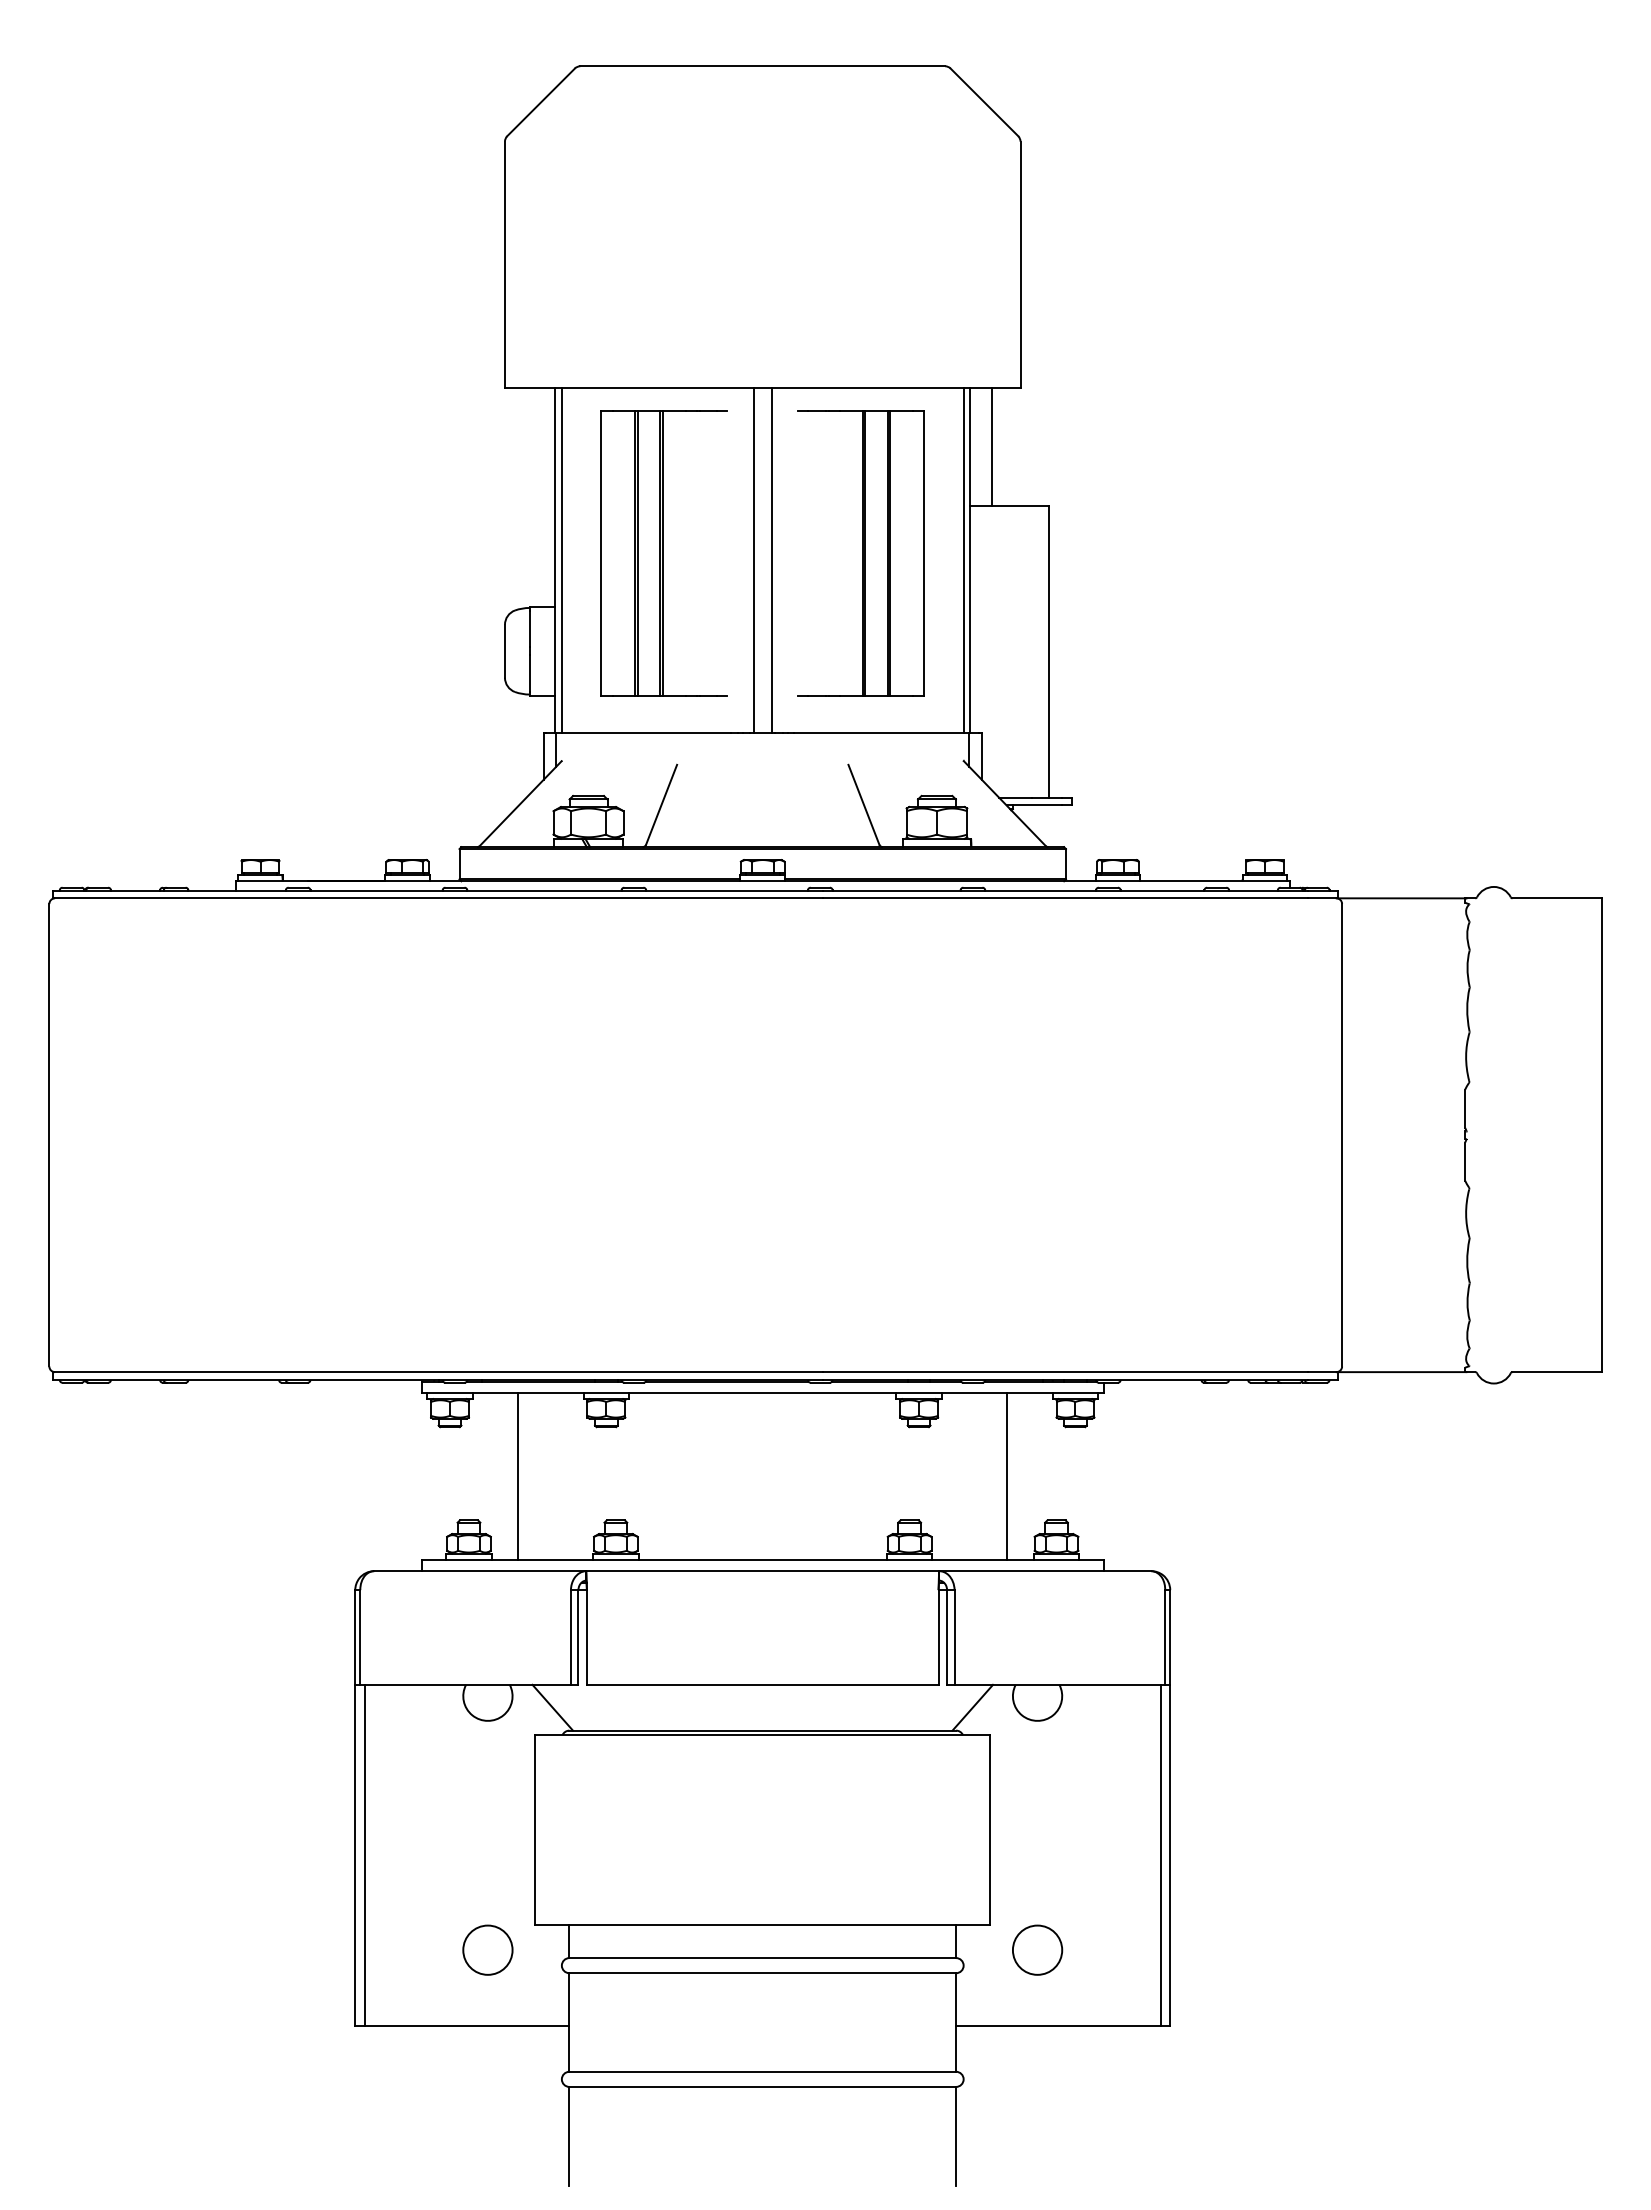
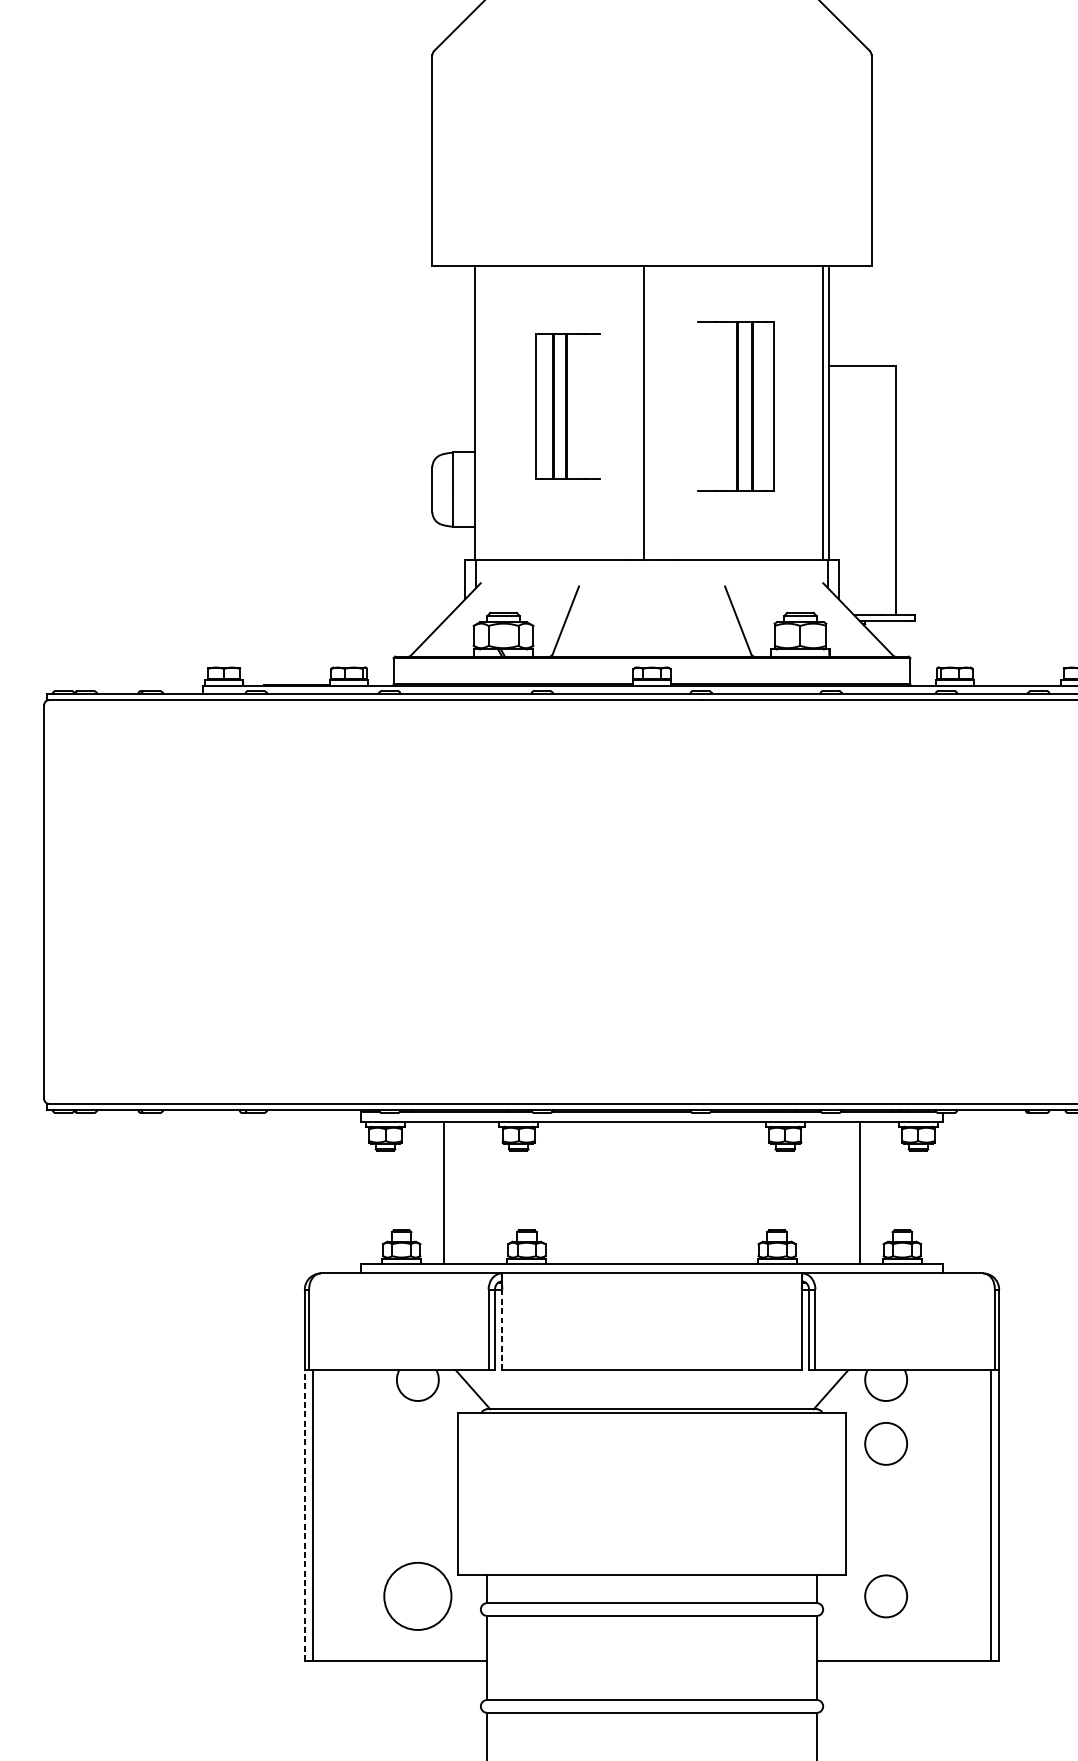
line: (992, 447) -> (847, 316), removed
part: (663, 553) -> (567, 406), size x0.6
part: (860, 553) -> (735, 406), size x0.7
line: (561, 560) -> (480, 412), removed
line: (771, 560) -> (659, 412), removed
line: (586, 1637) -> (501, 1329), solid -> dashed
circle: (1037, 1770) -> (886, 1443), added
line: (355, 1855) -> (305, 1515), solid -> dashed
circle: (487, 1949) -> (417, 1595), size x1.6

